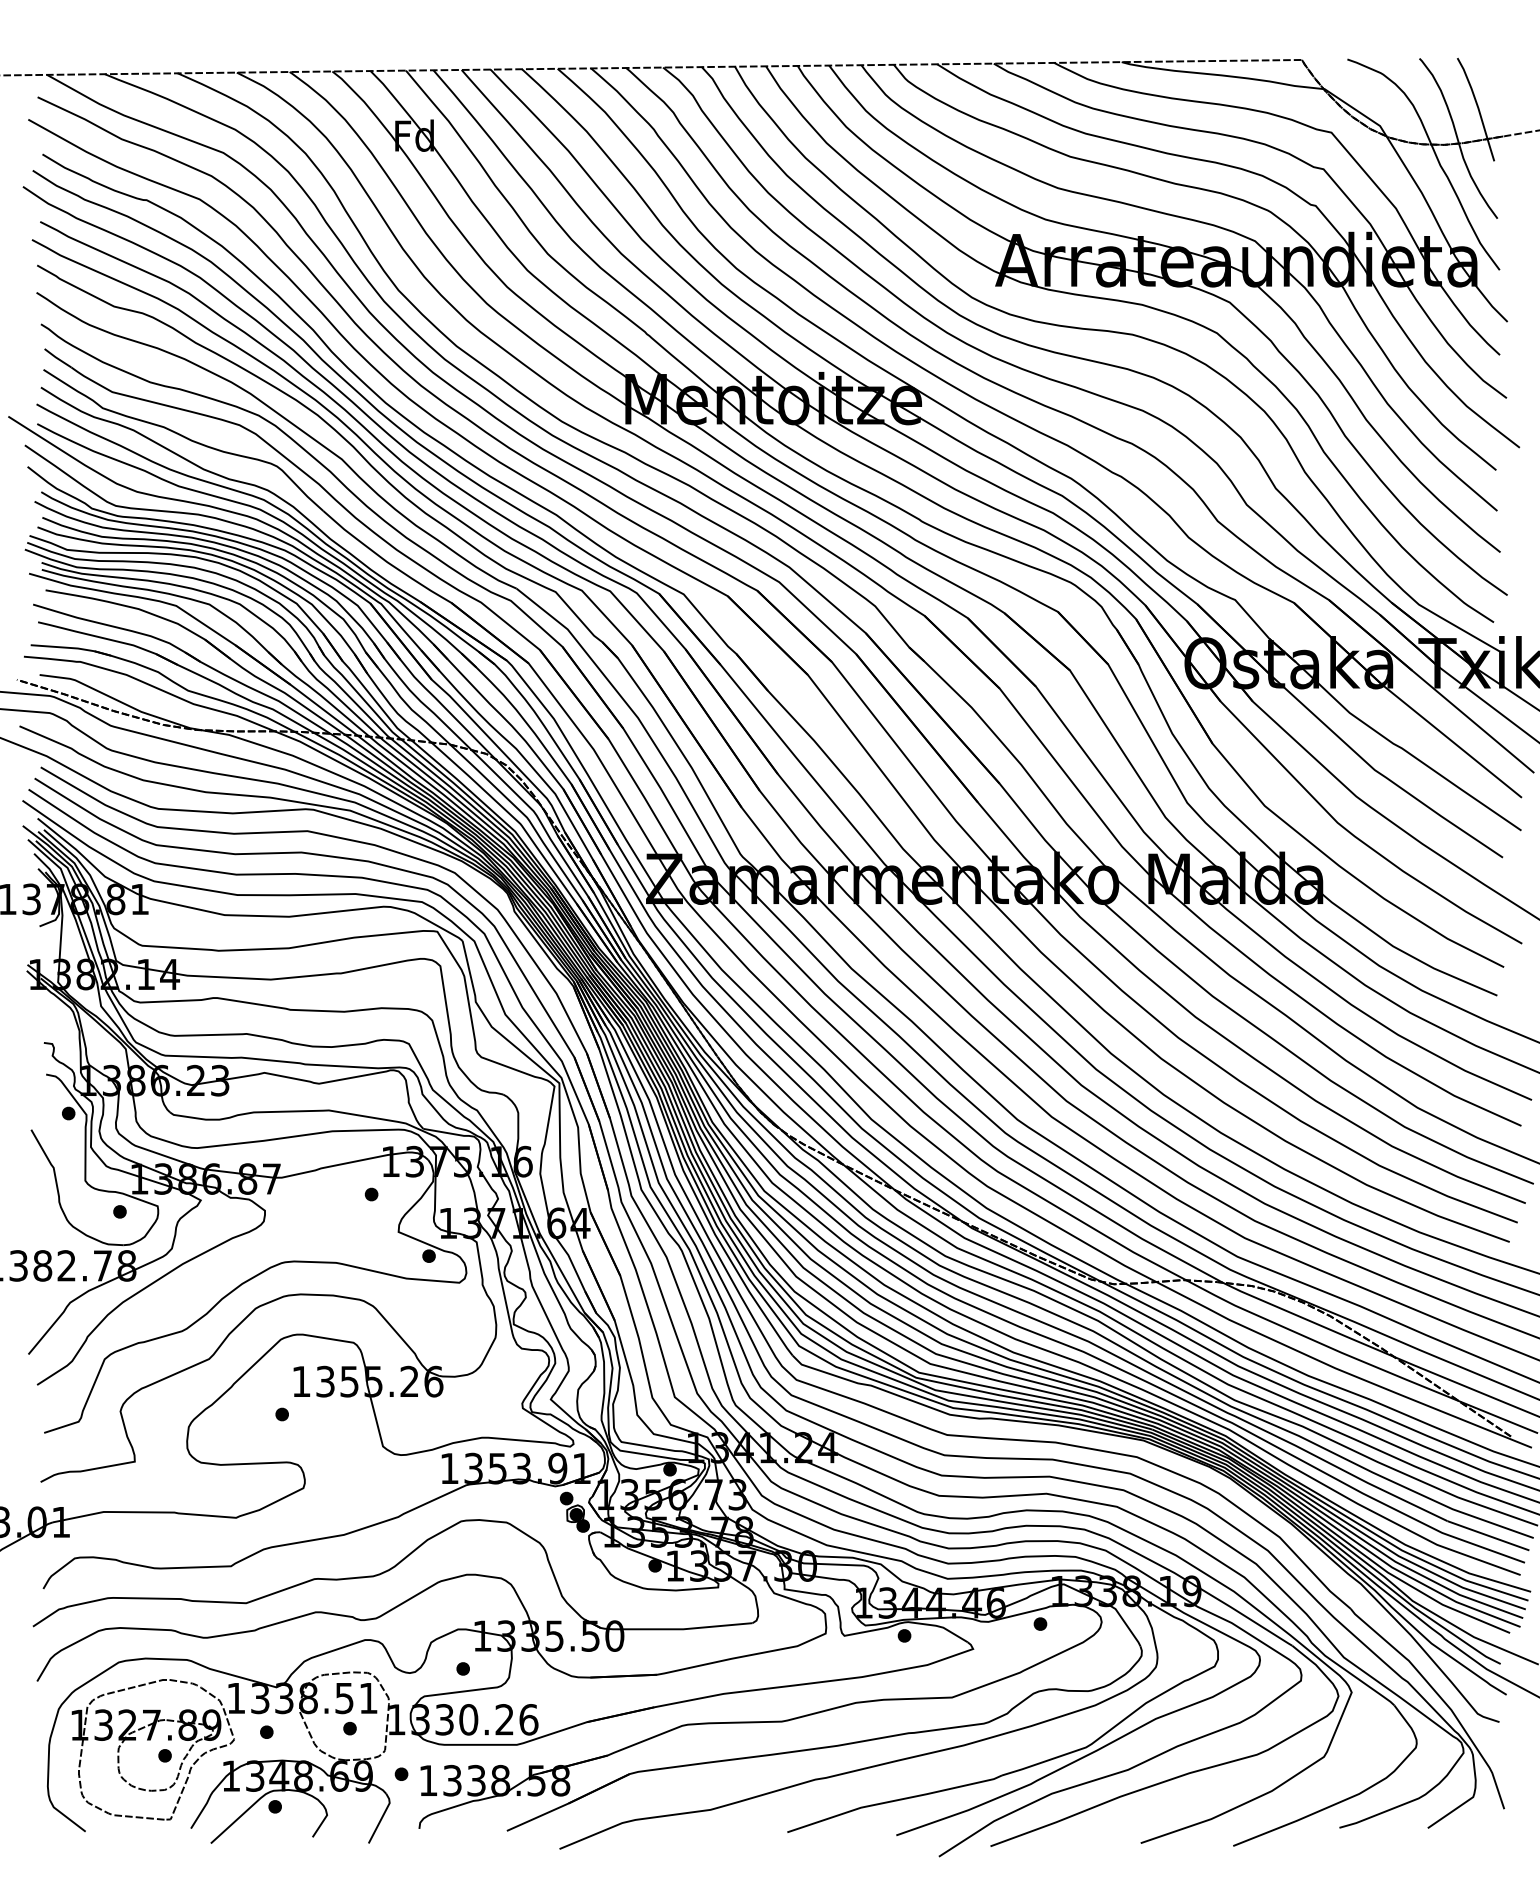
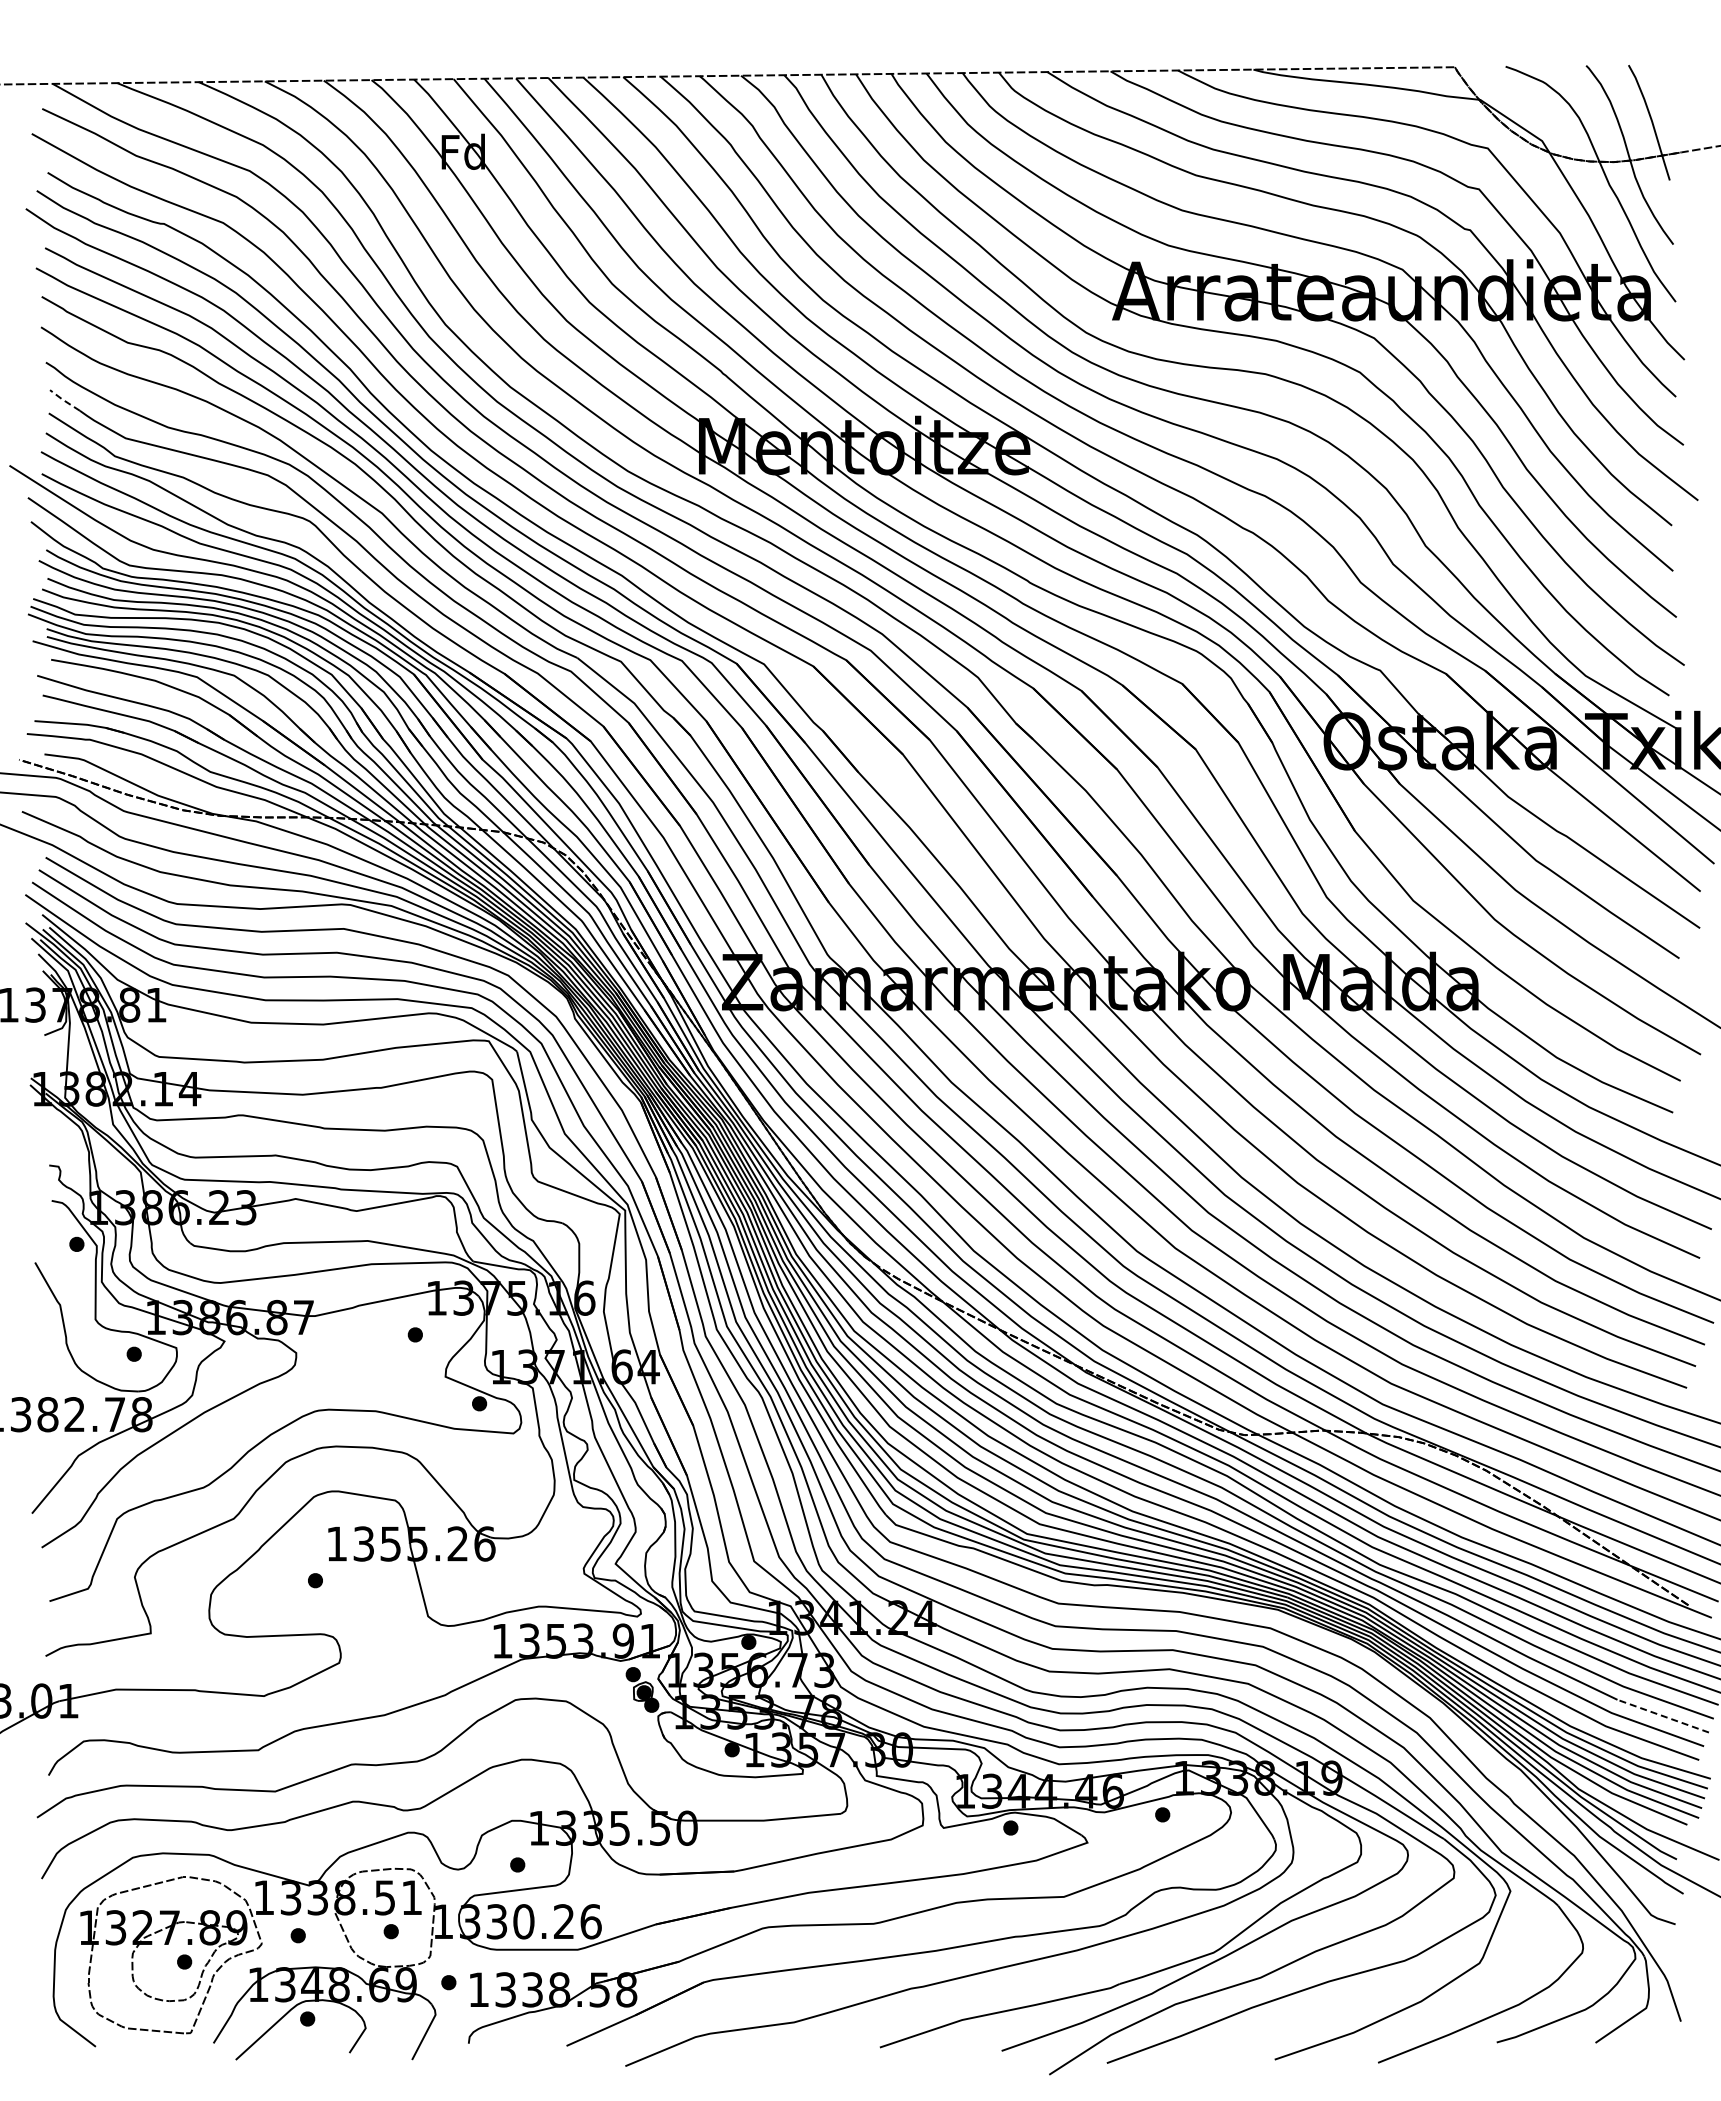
line: (57, 358) -> (64, 400), solid -> dashed
line: (1488, 1536) -> (1663, 1716), solid -> dashed

